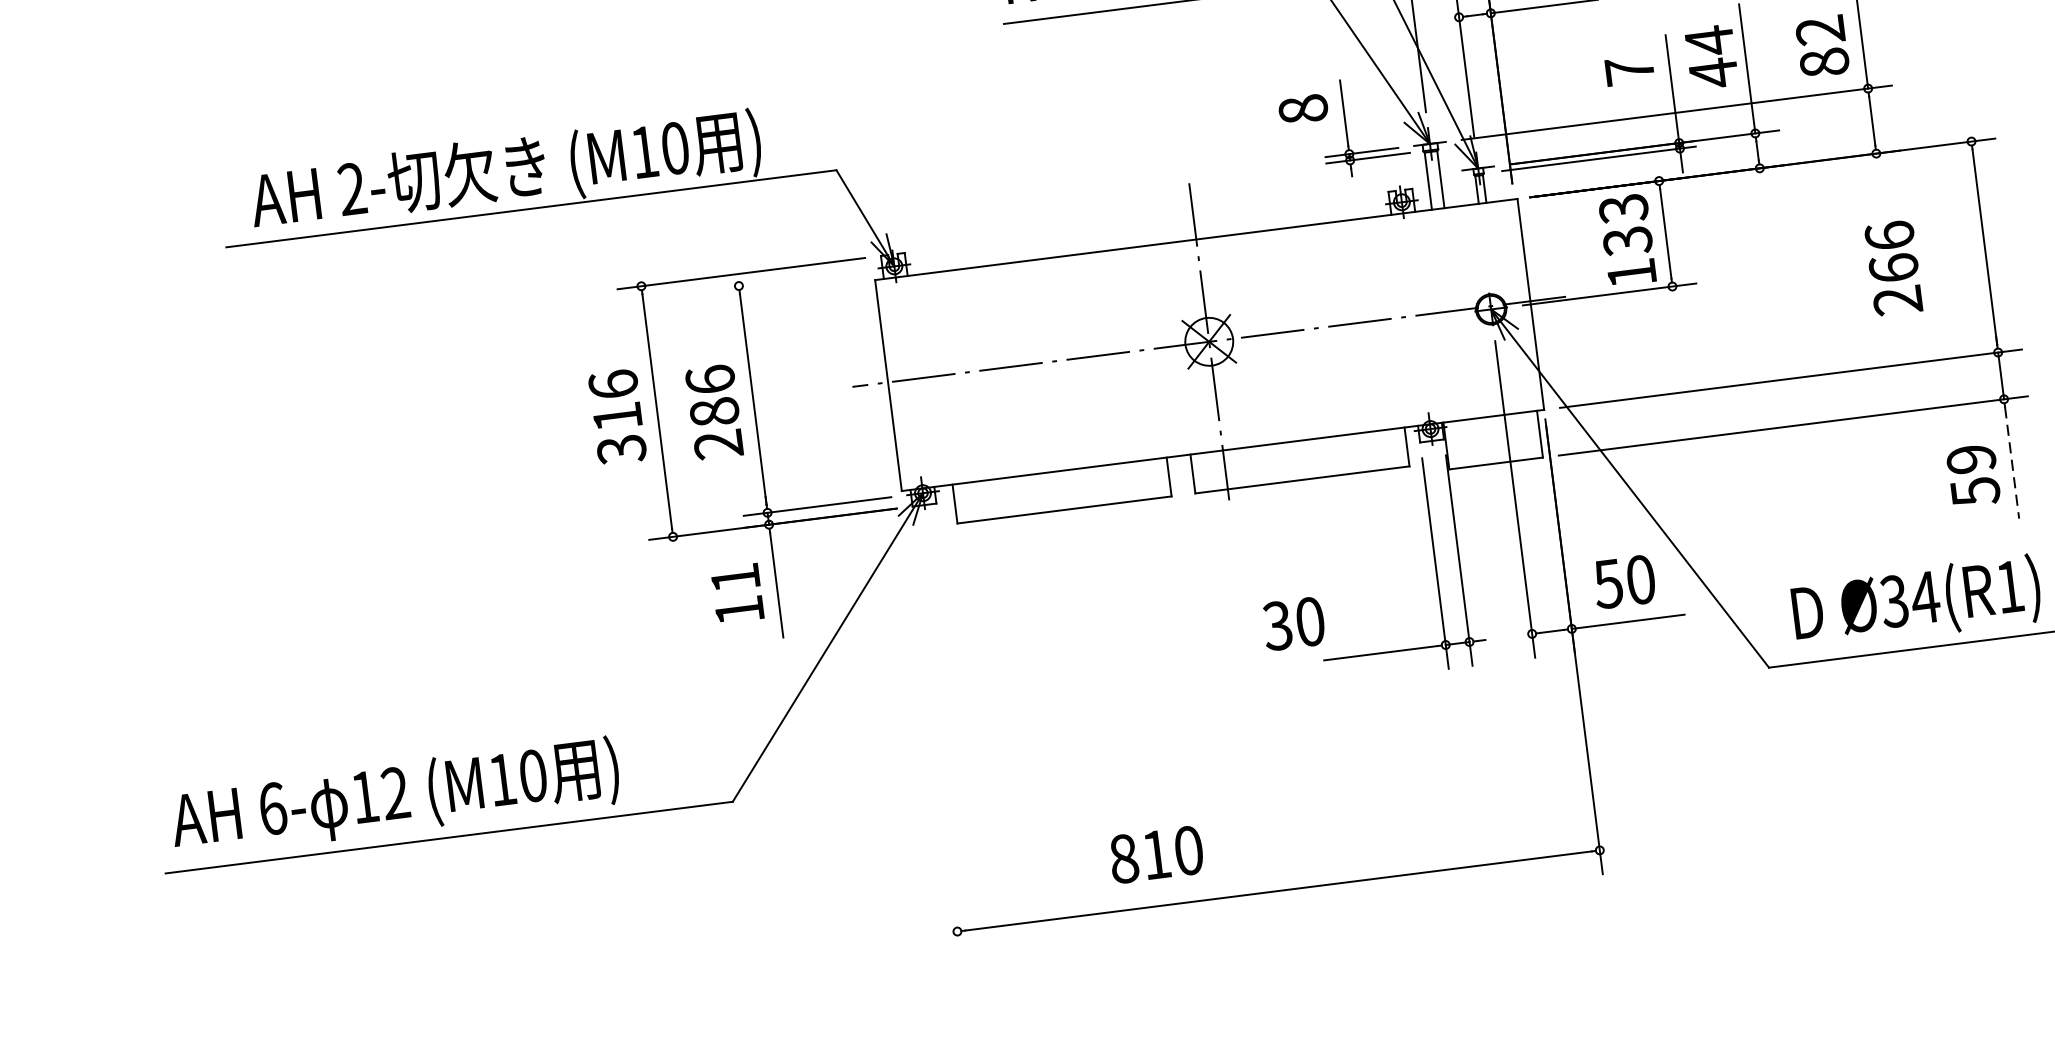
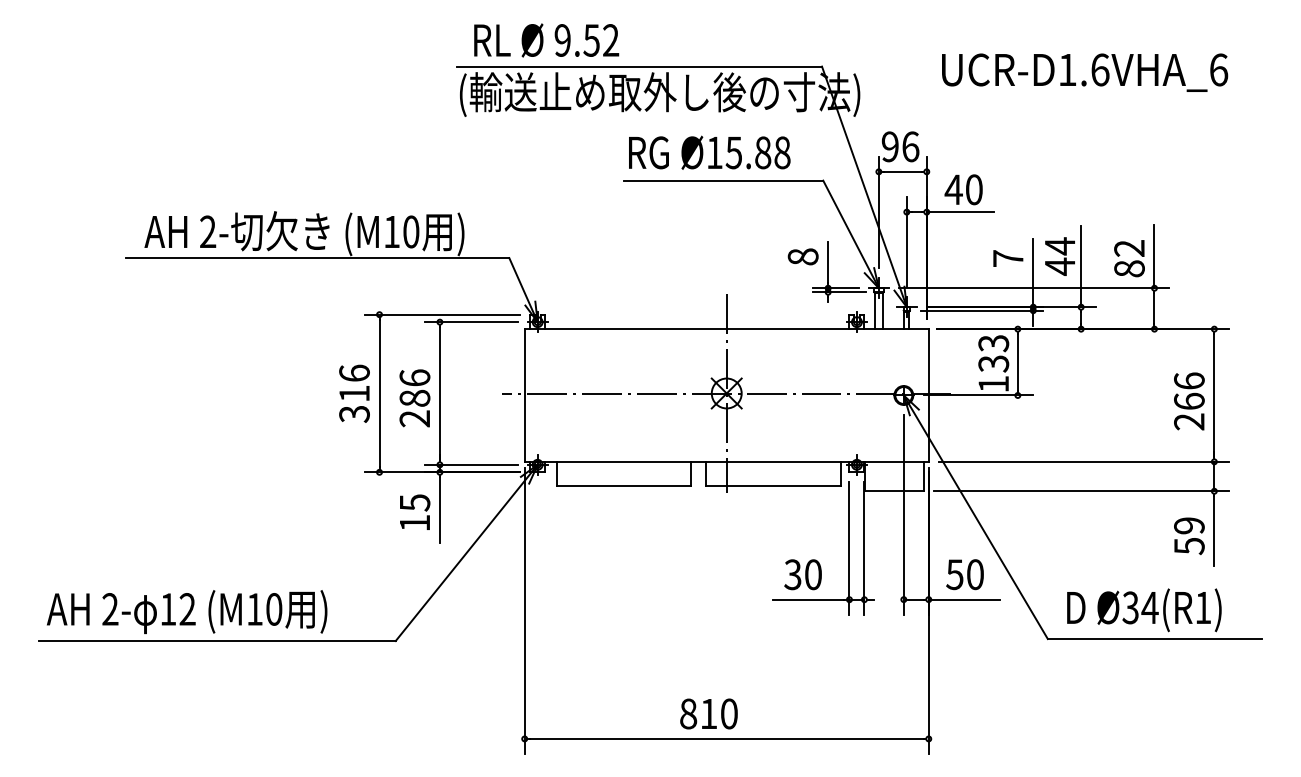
text: (1894, 268) -> (1189, 401), moved
line: (787, 280) -> (470, 322), added
line: (2012, 463) -> (1214, 531), dashed -> solid
text: (736, 577) -> (415, 502), 11 -> 15
text: (1292, 623) -> (802, 574), moved
line: (931, 727) -> (524, 610), added
text: (272, 808) -> (110, 609), 6- -> 2-
text: (1155, 854) -> (708, 713), moved

